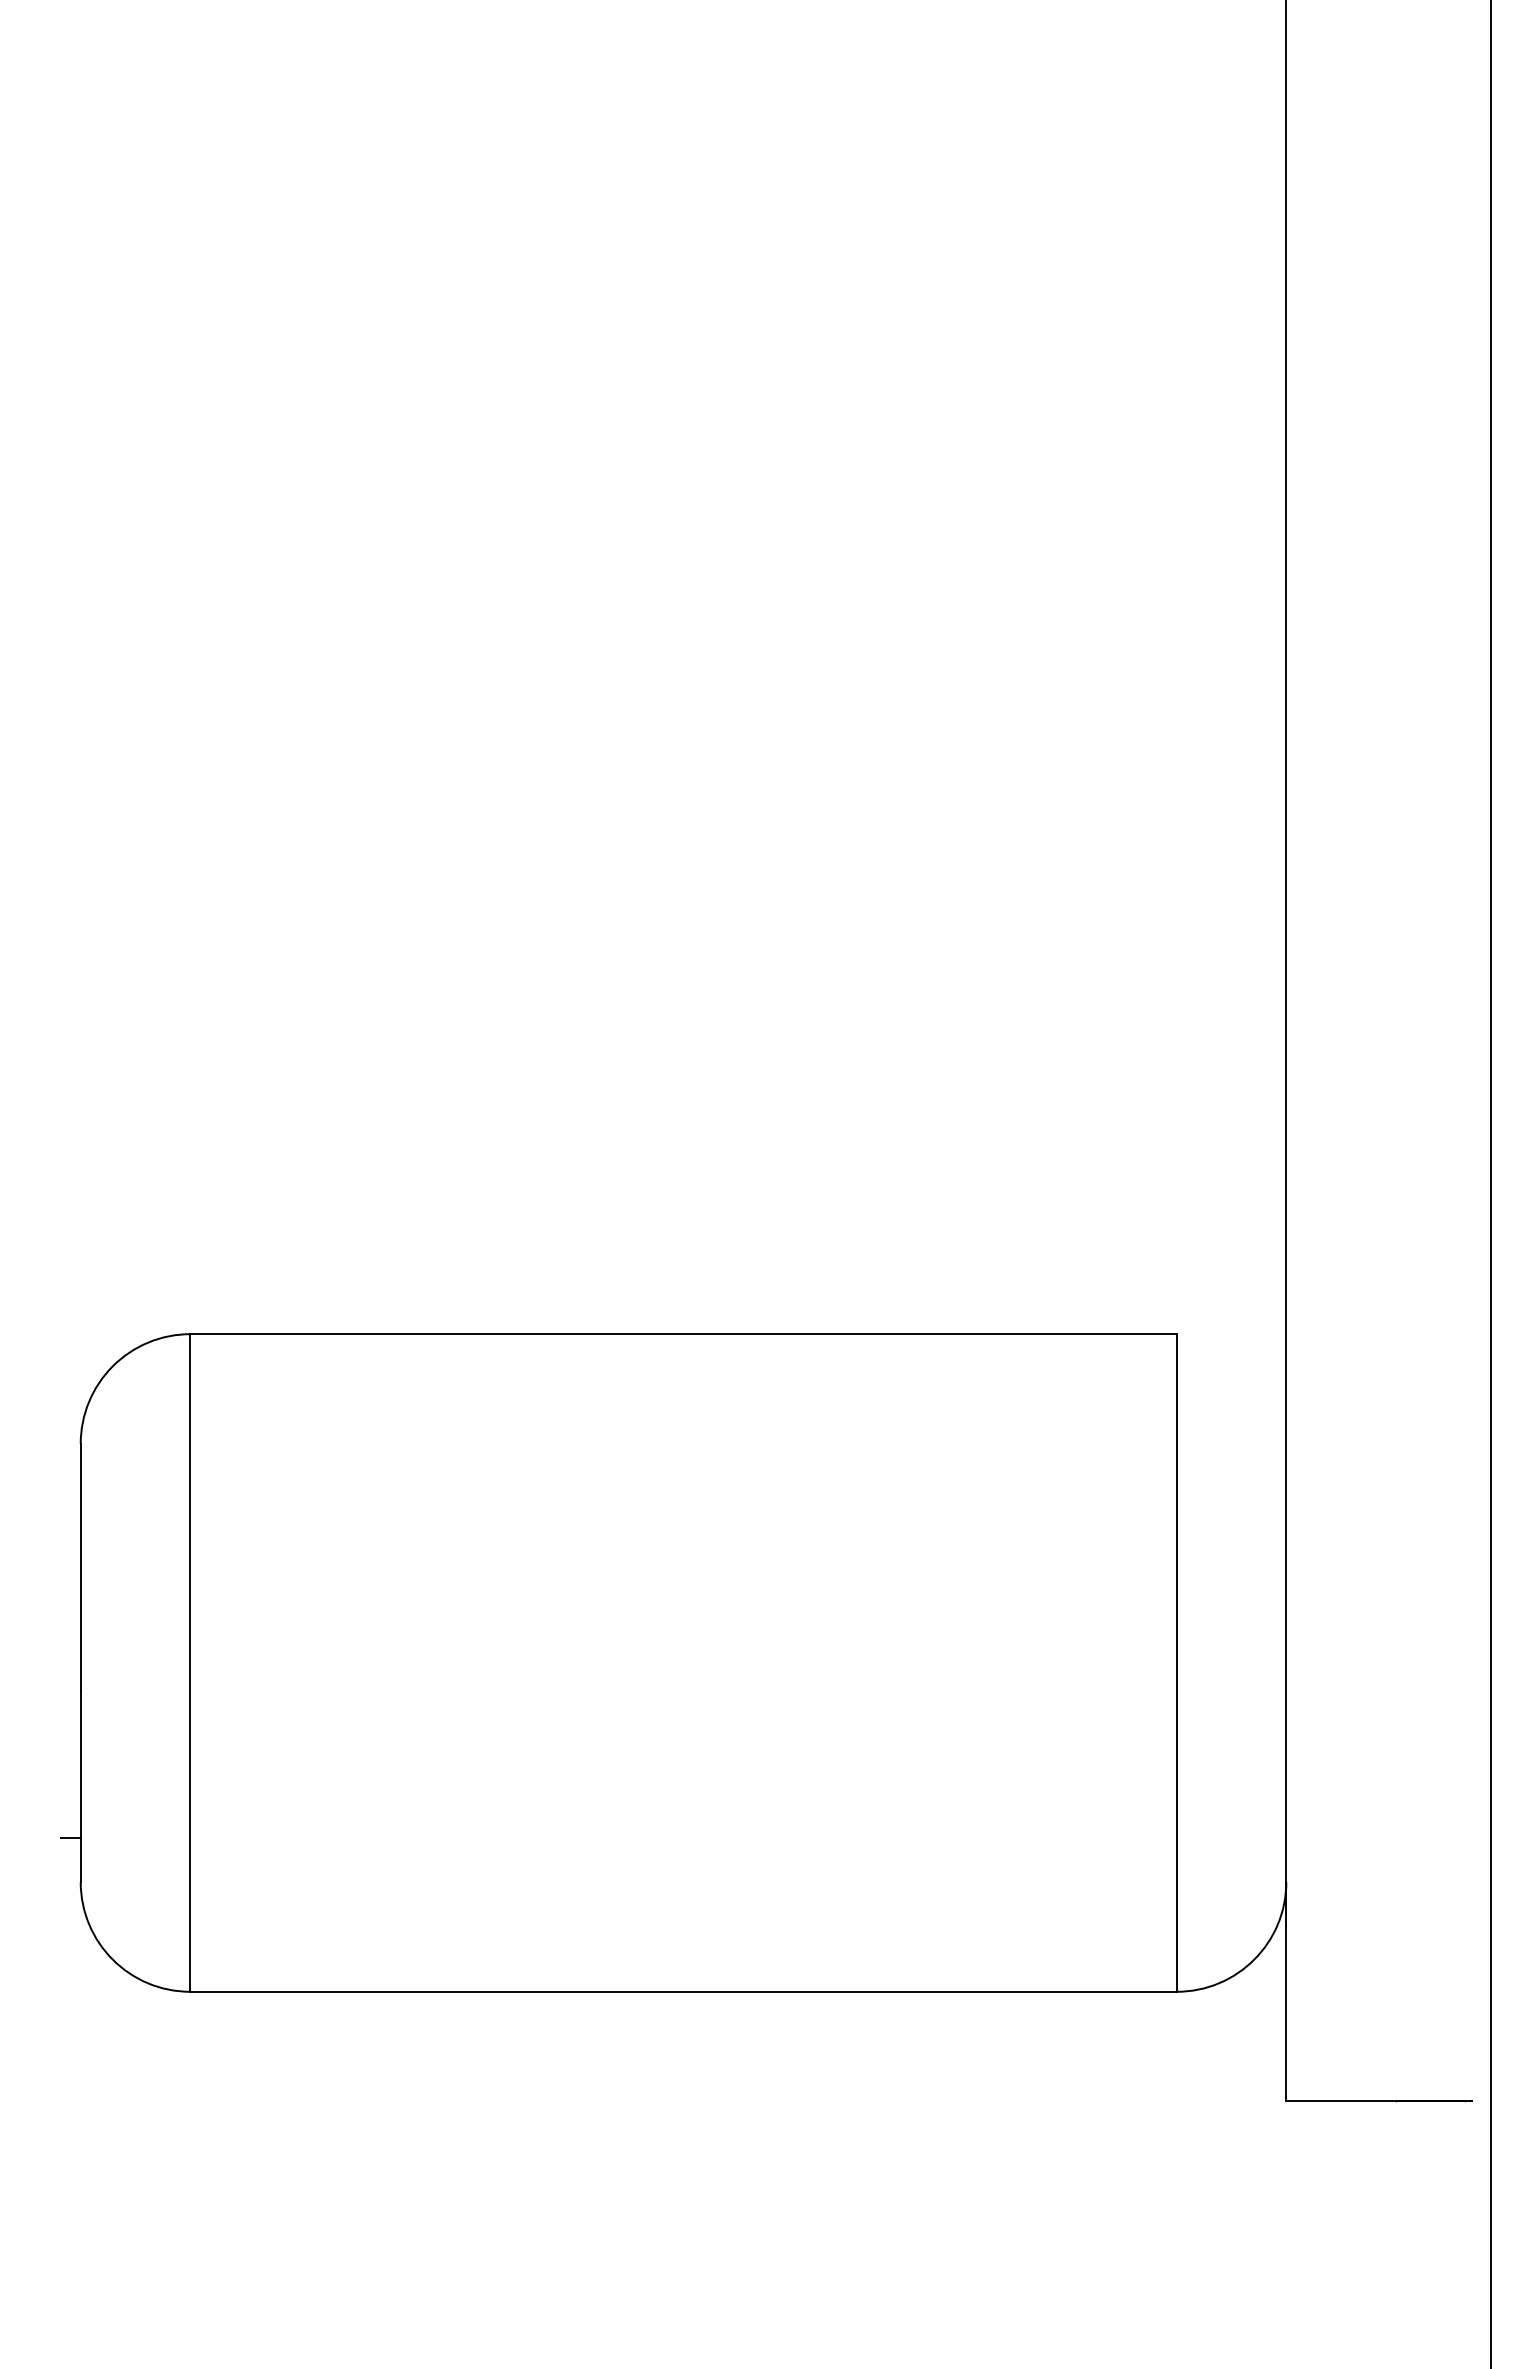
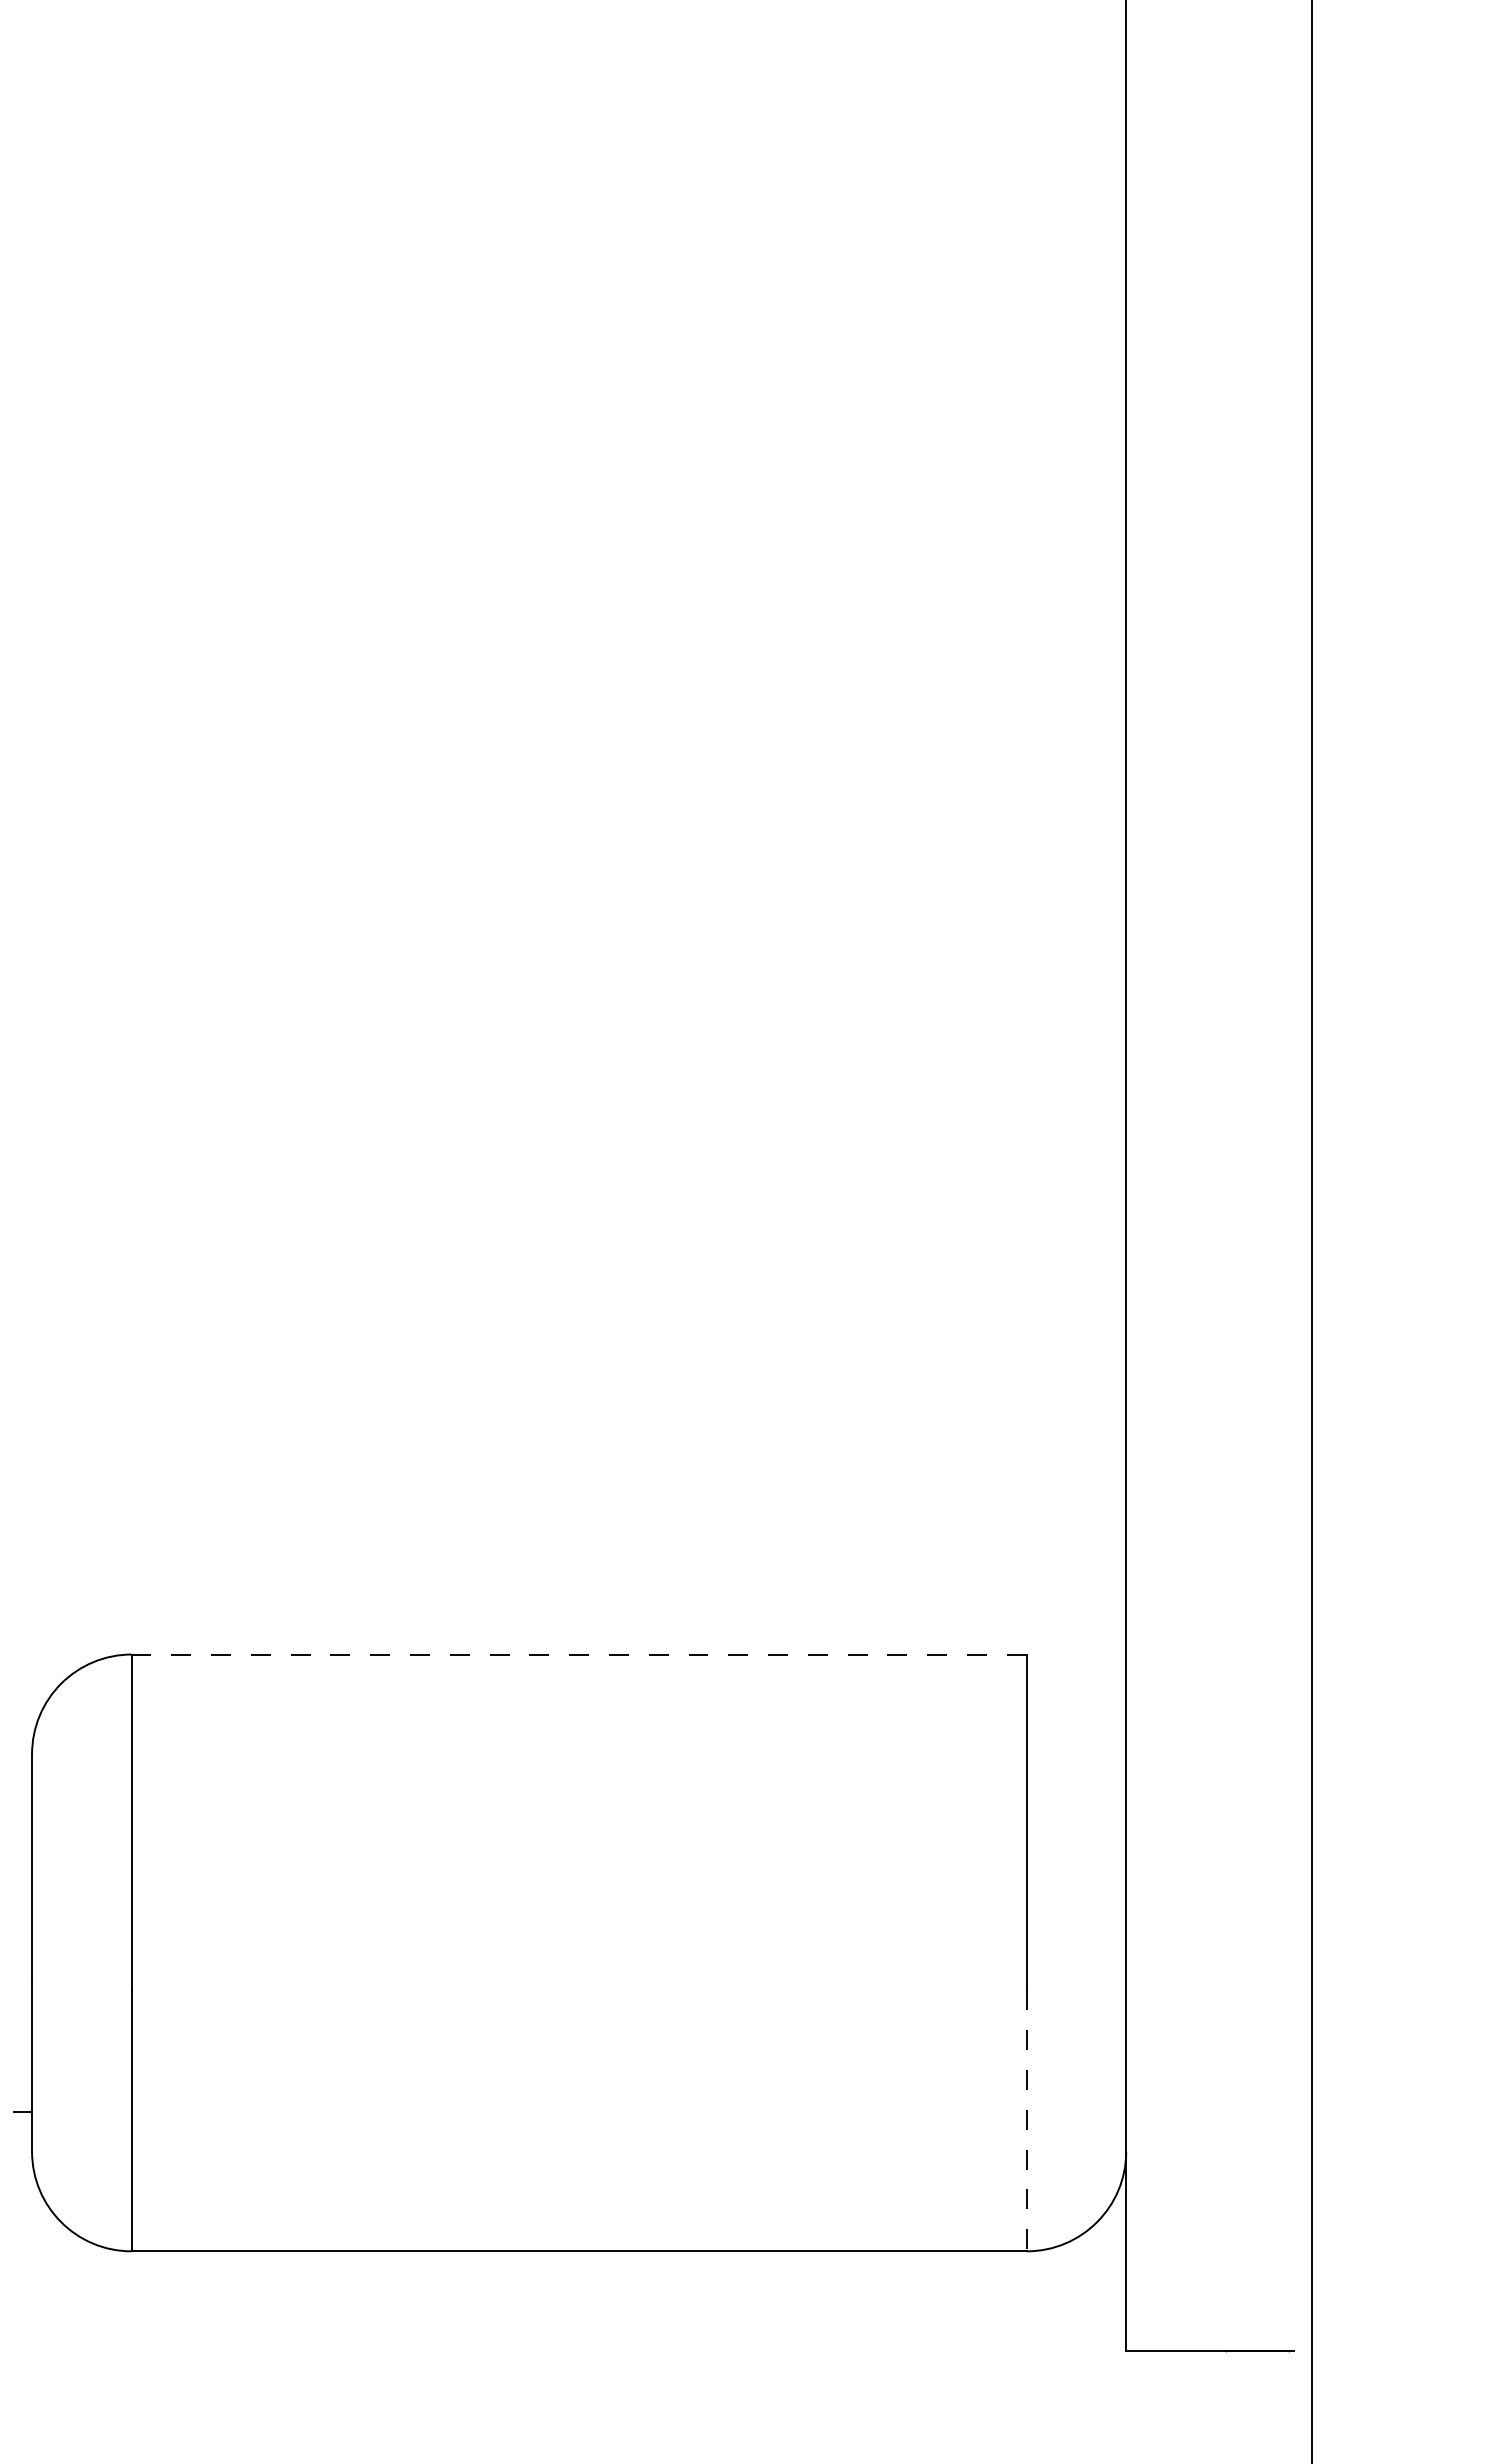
line: (683, 1334) -> (579, 1654), solid -> dashed
line: (1176, 1848) -> (1026, 2121), solid -> dashed

